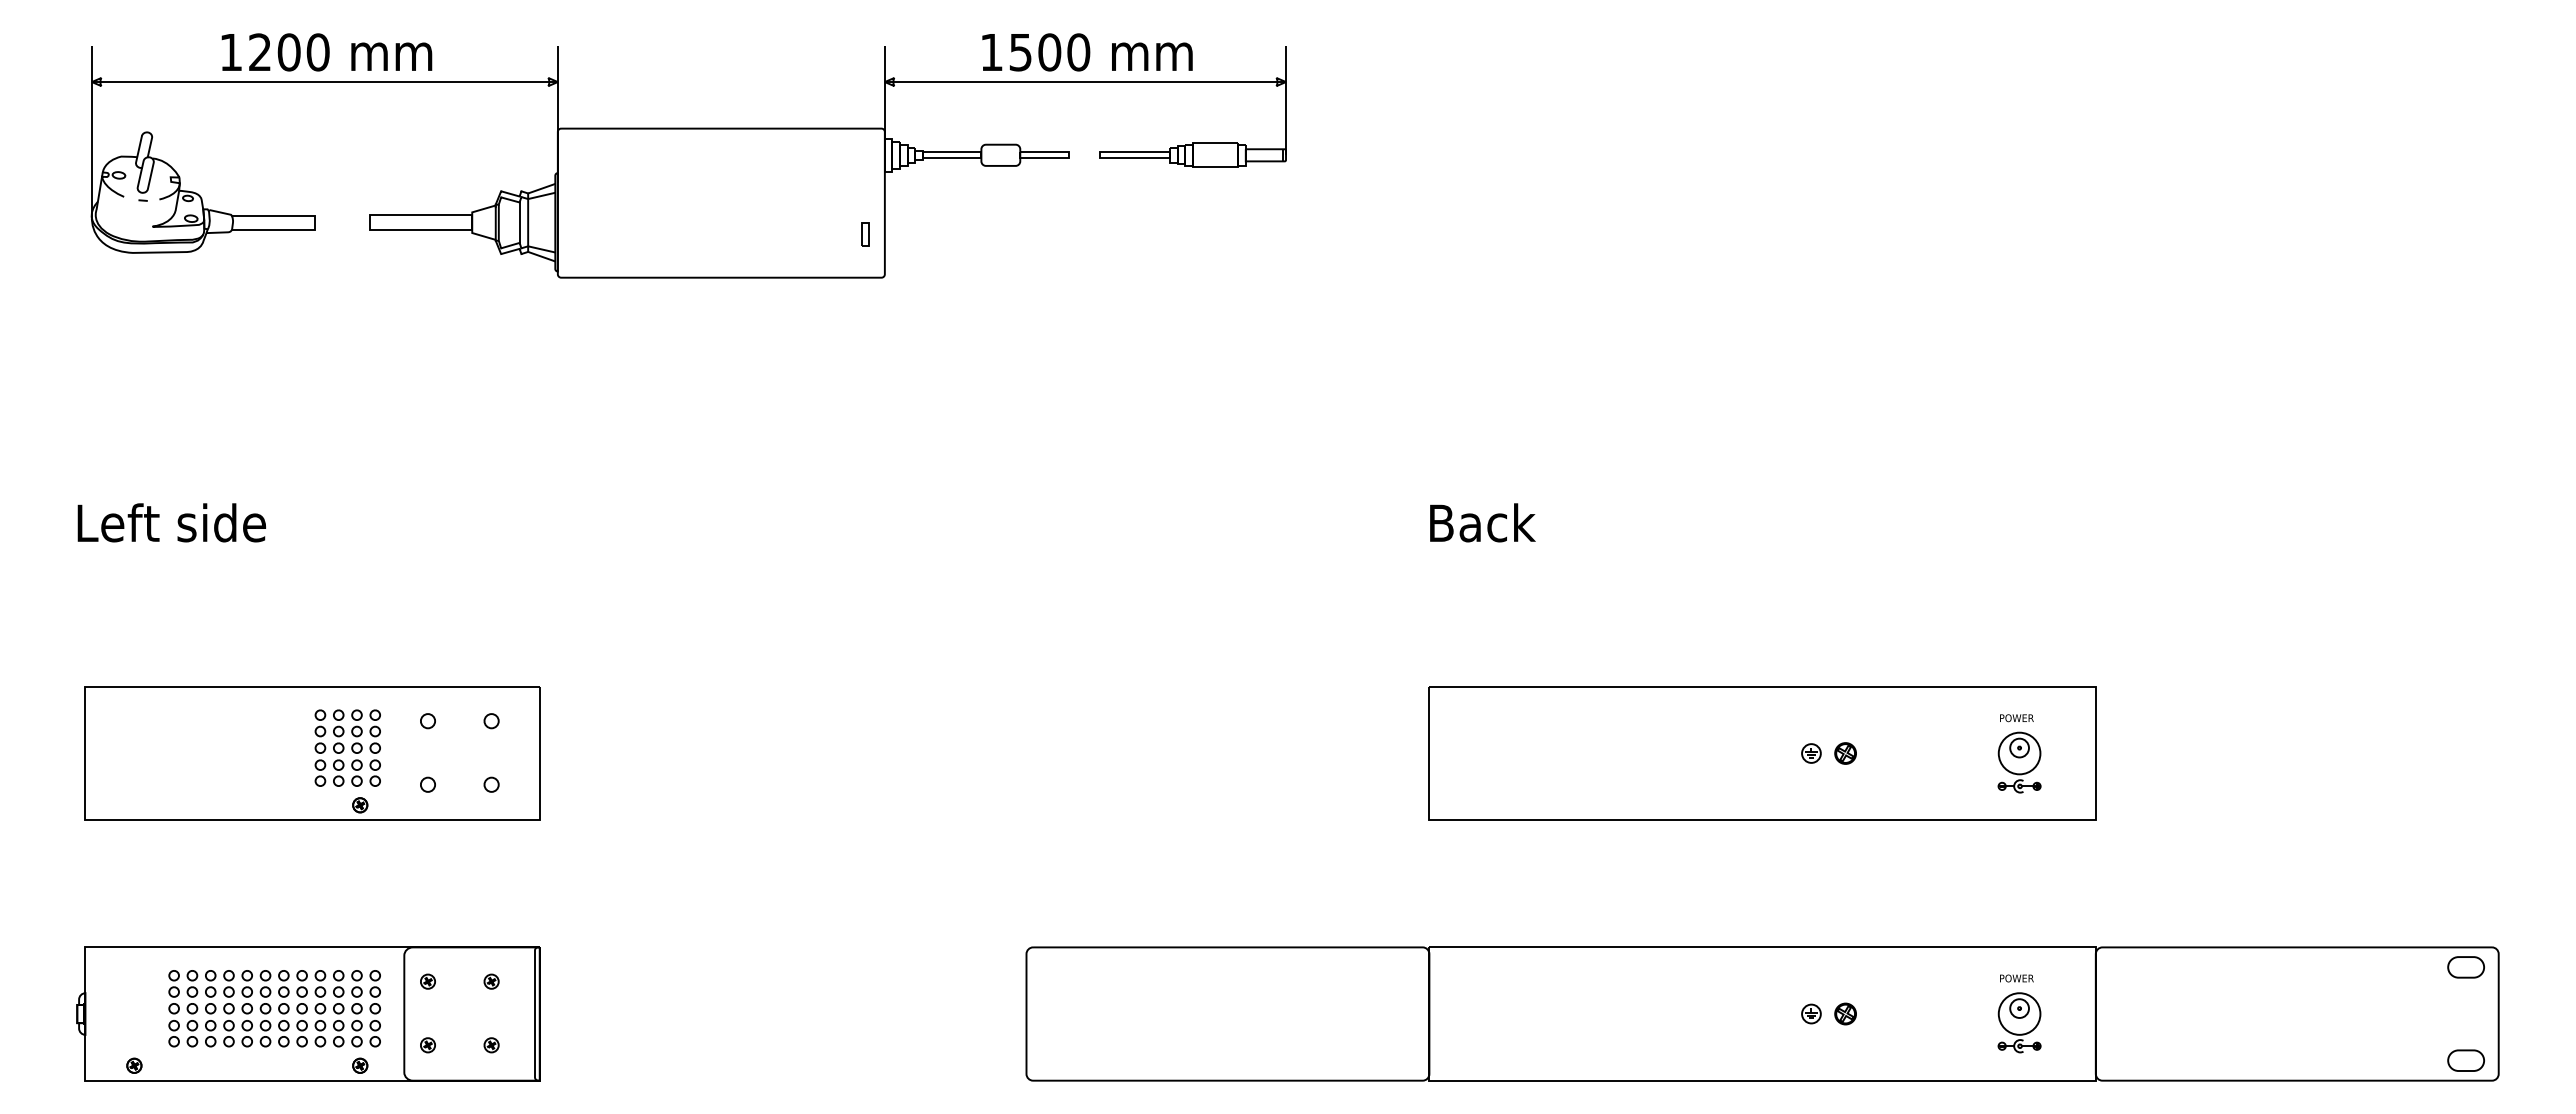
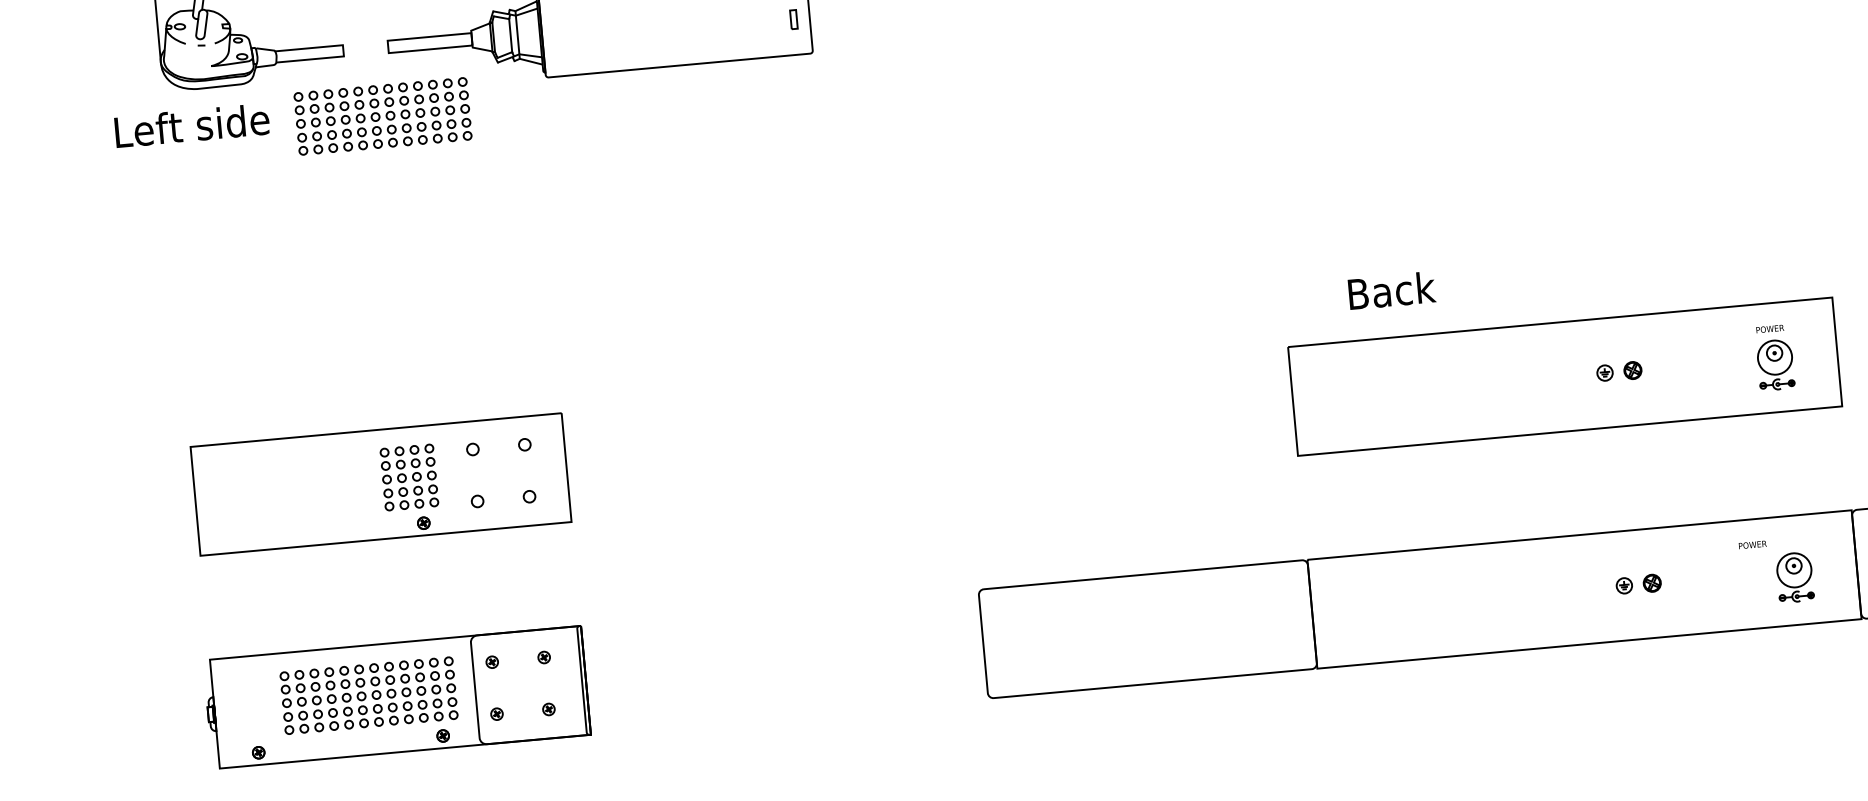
part: (355, 306) -> (382, 116), added
text: (171, 522) -> (191, 125), moved
text: (1482, 522) -> (1391, 290), moved
text: (2016, 978) -> (1752, 544), moved

